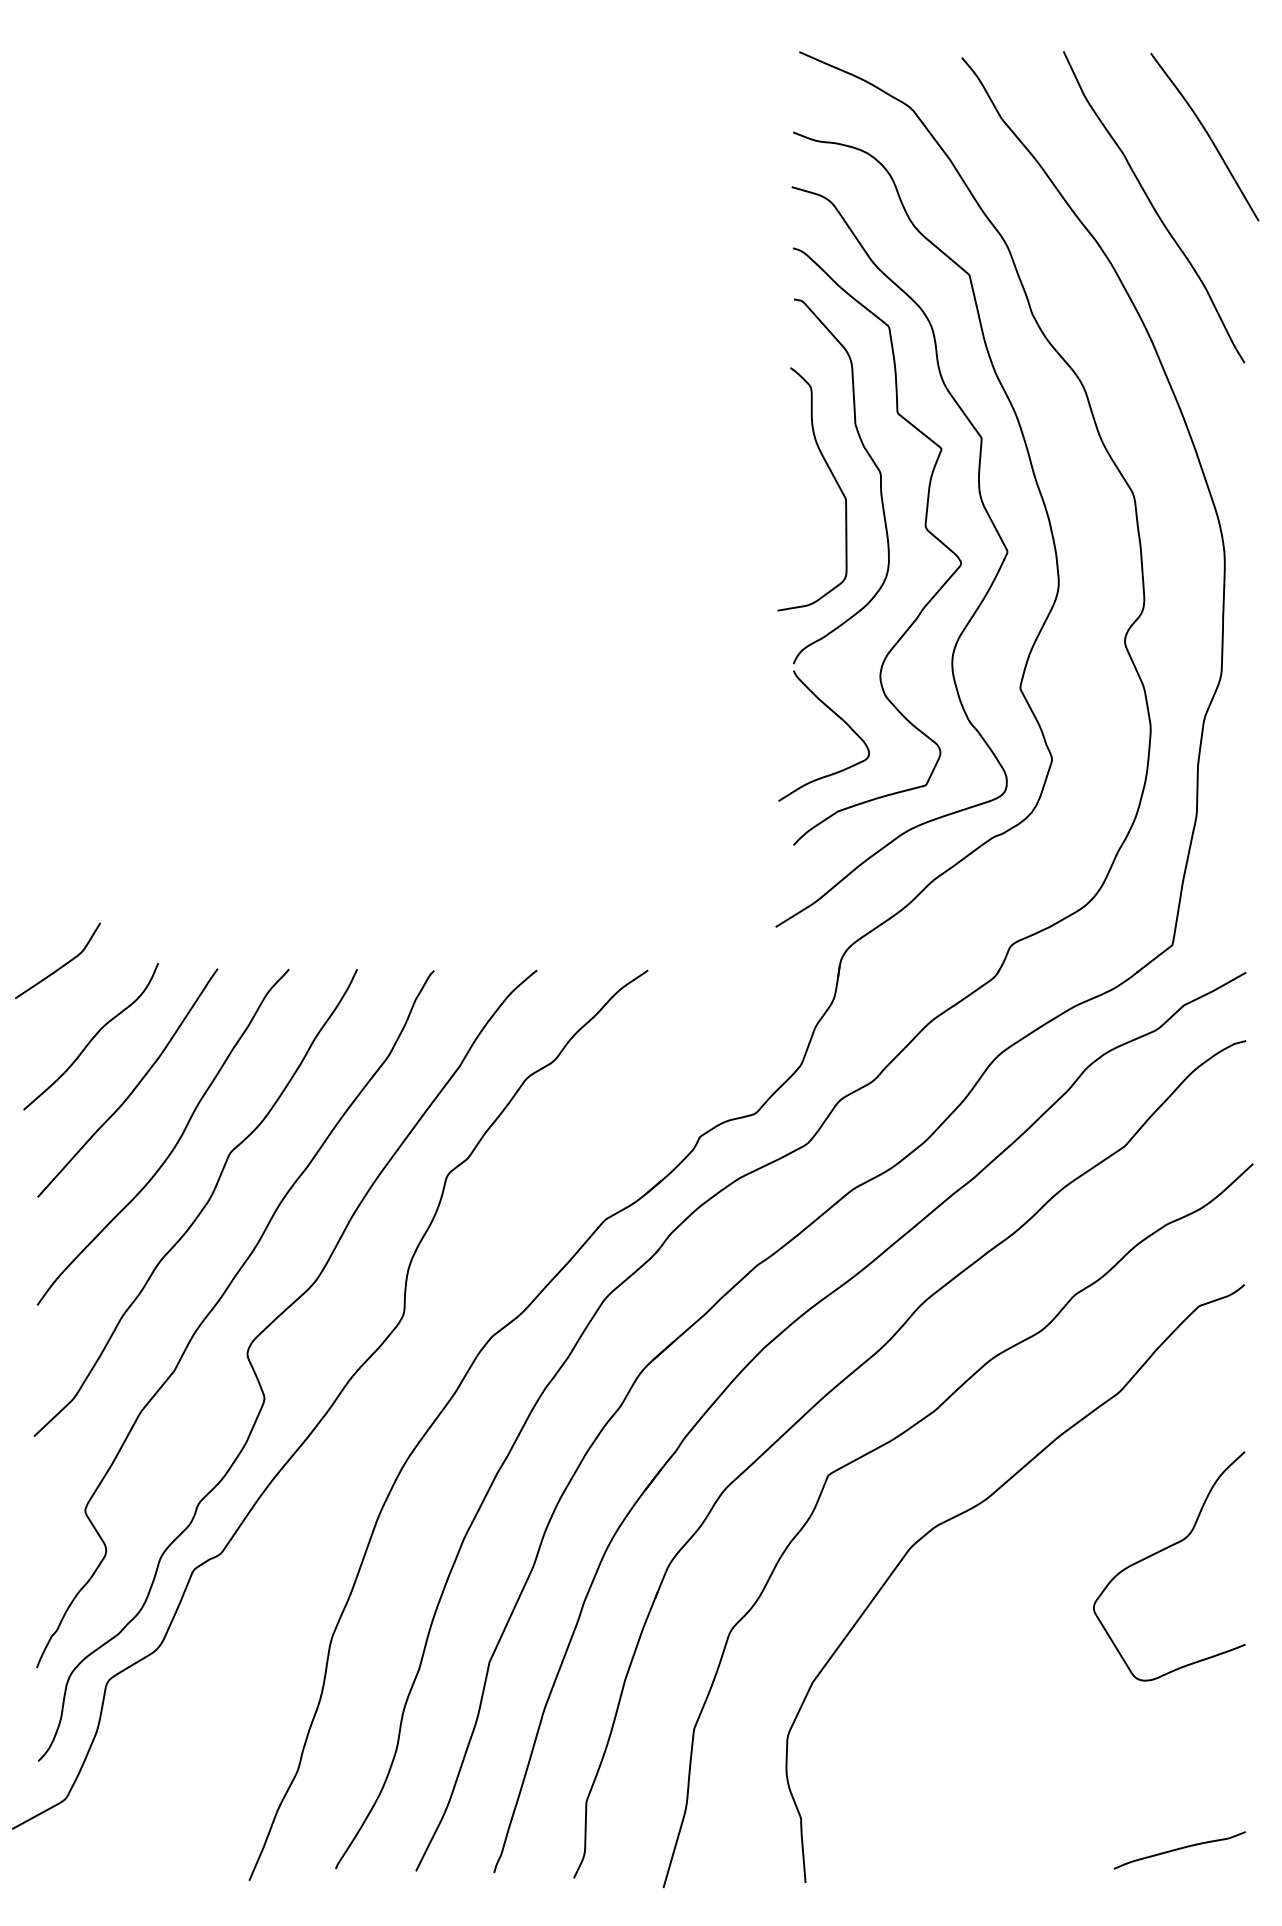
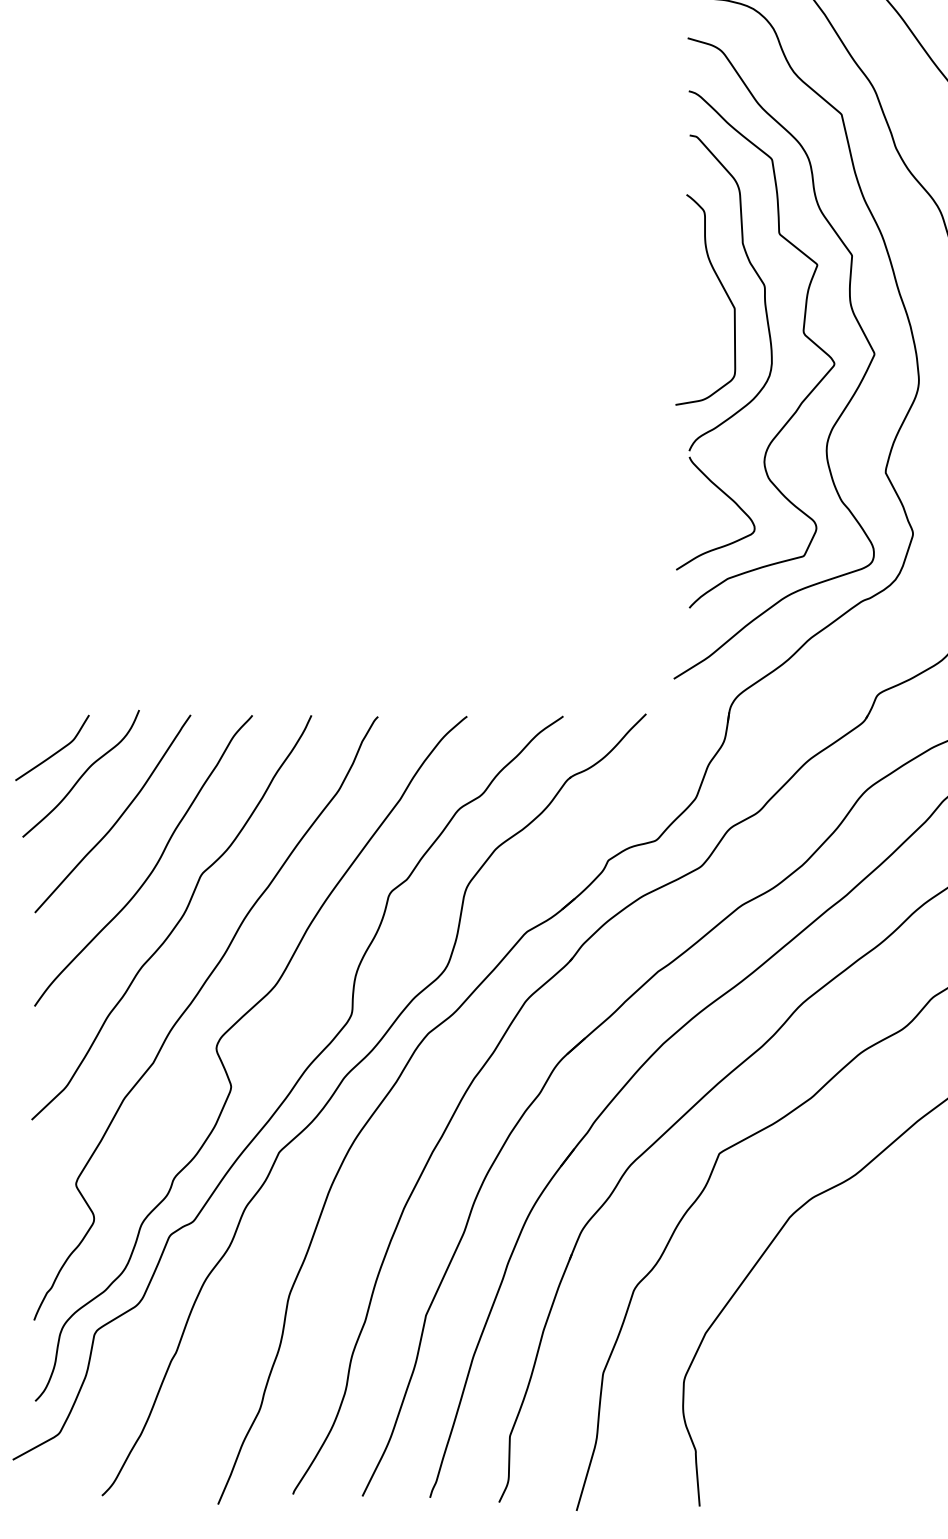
curve: (60, 966) -> (54, 752), moved
part: (393, 1392) -> (342, 1081), added

